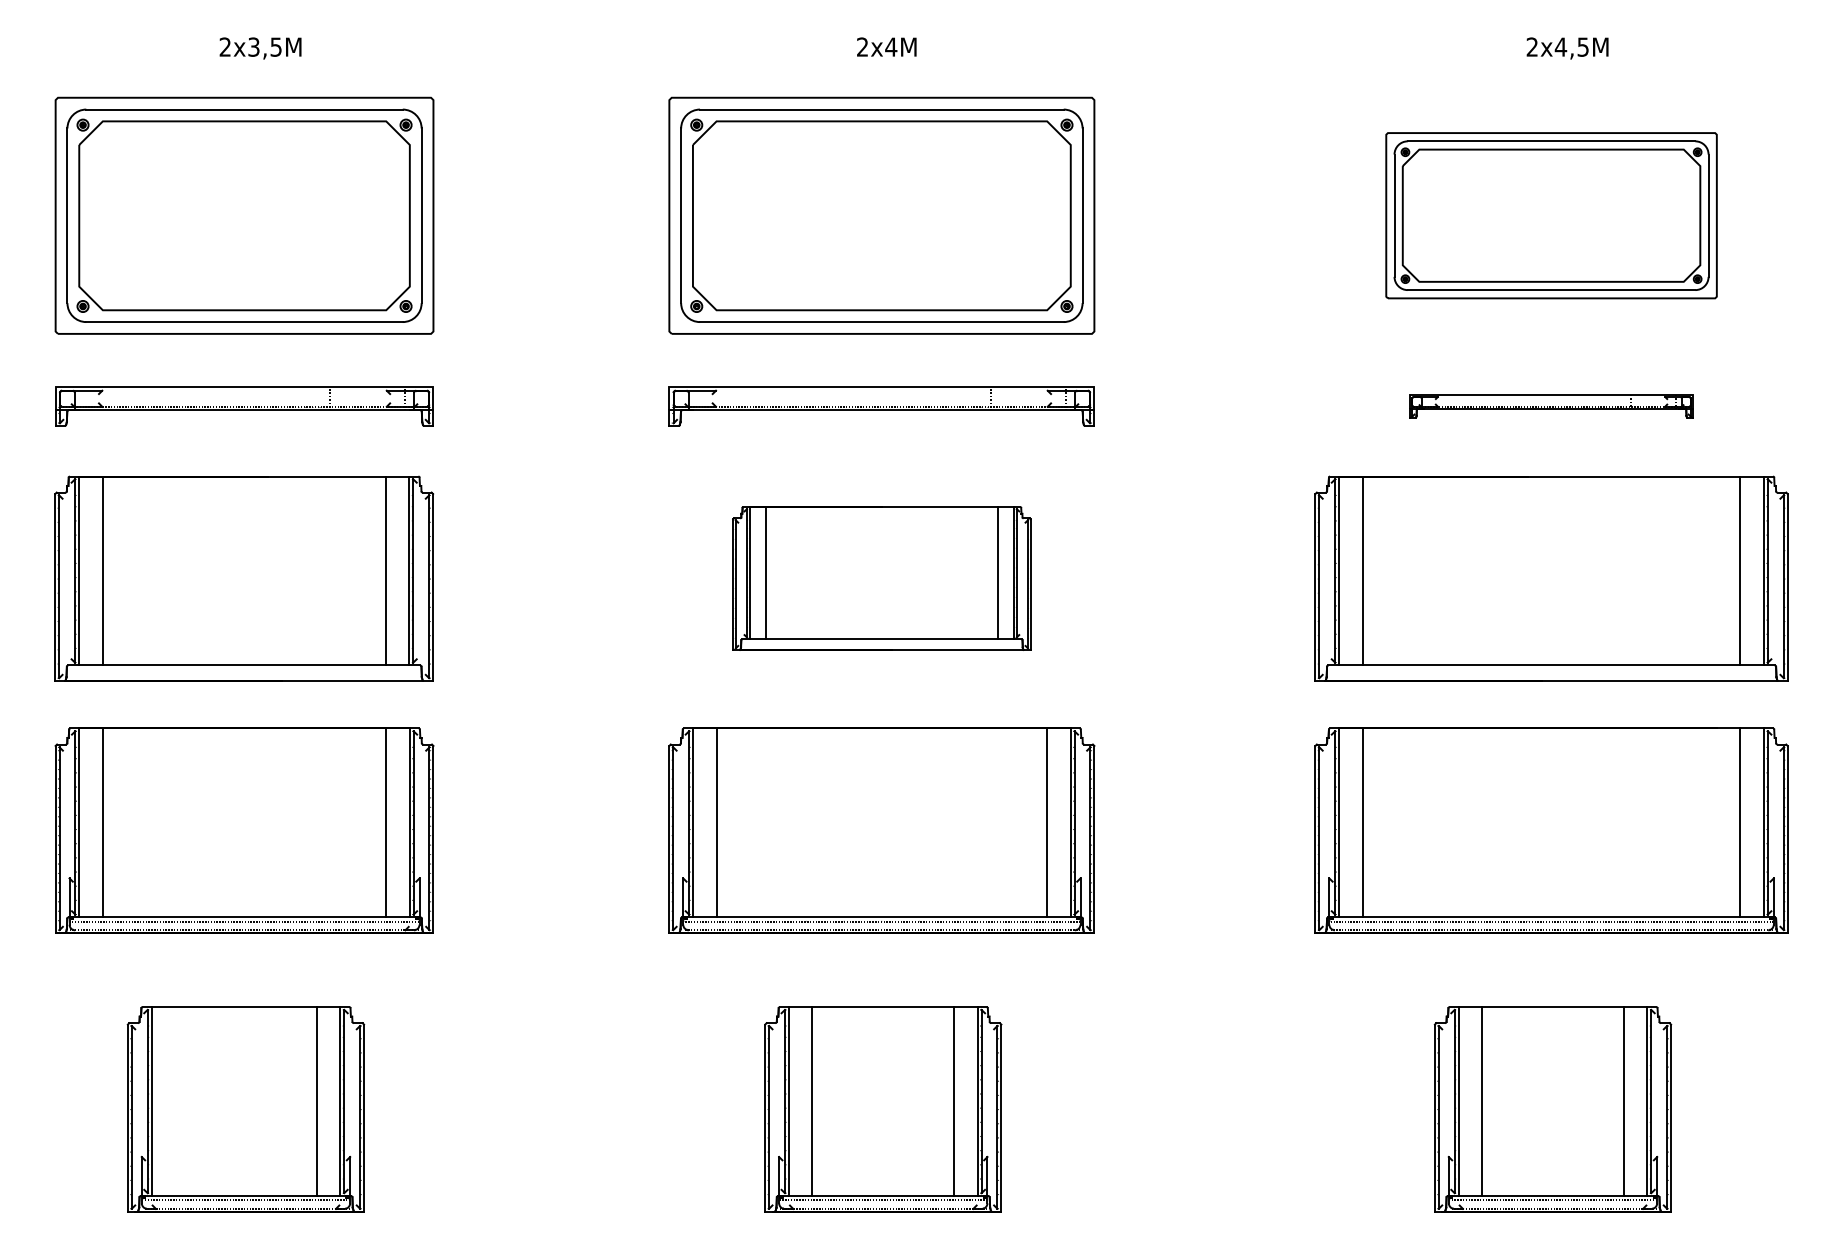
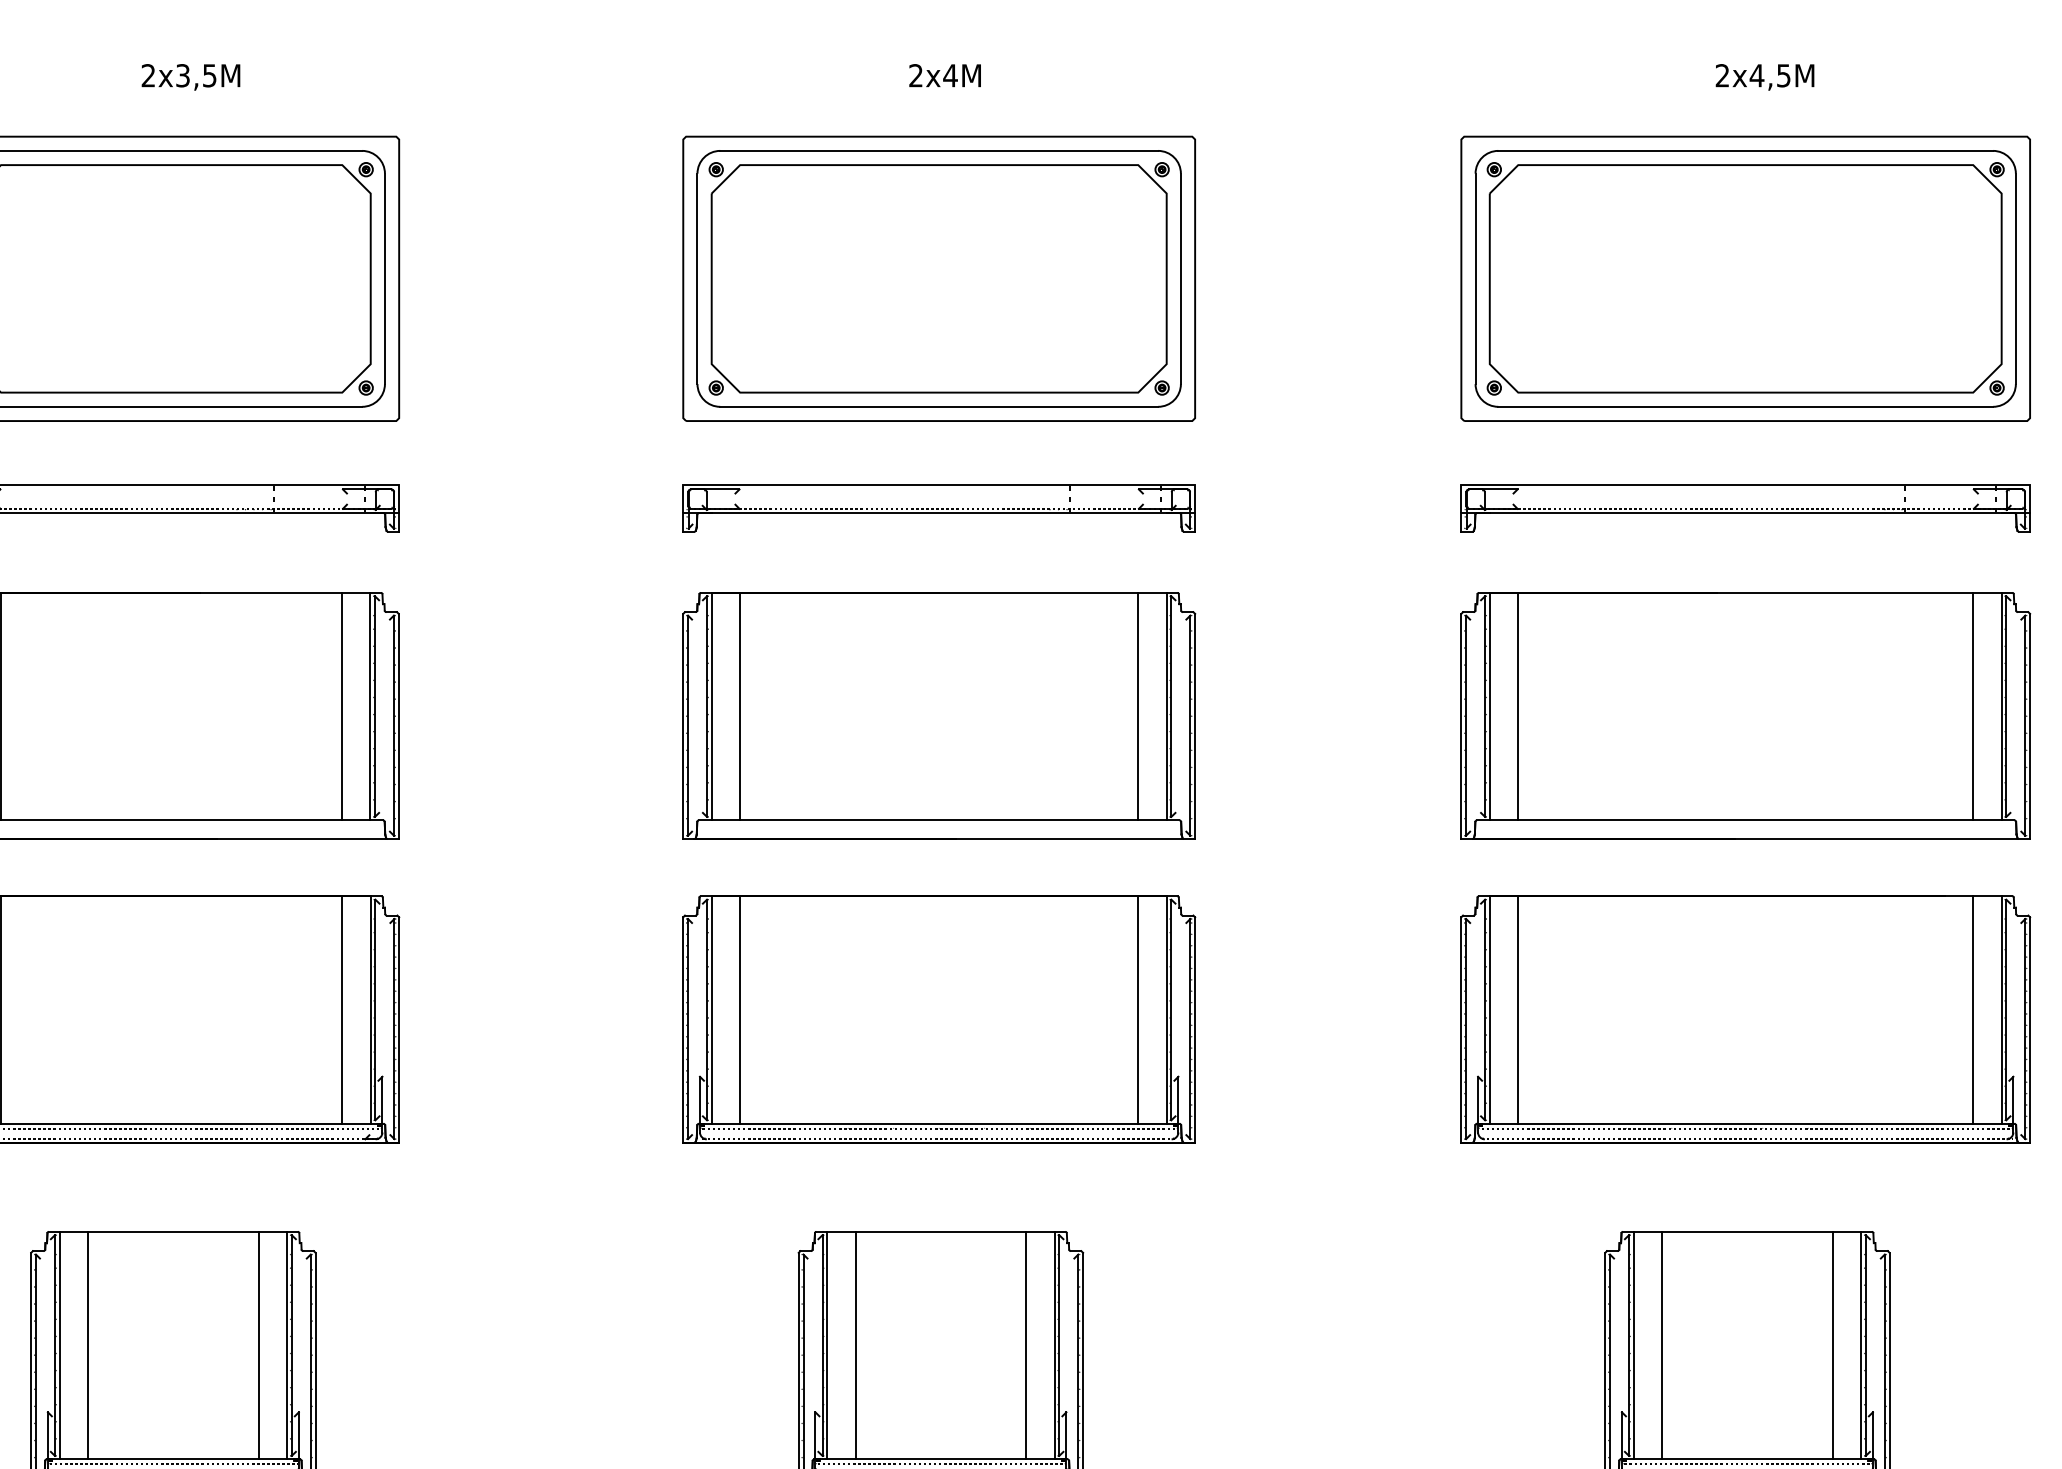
part: (1551, 215) -> (1745, 278), size x1.43
part: (1551, 406) -> (1745, 508), size x1.67
part: (881, 578) -> (938, 715), size x1.43
line: (175, 1101) -> (88, 1345), added

